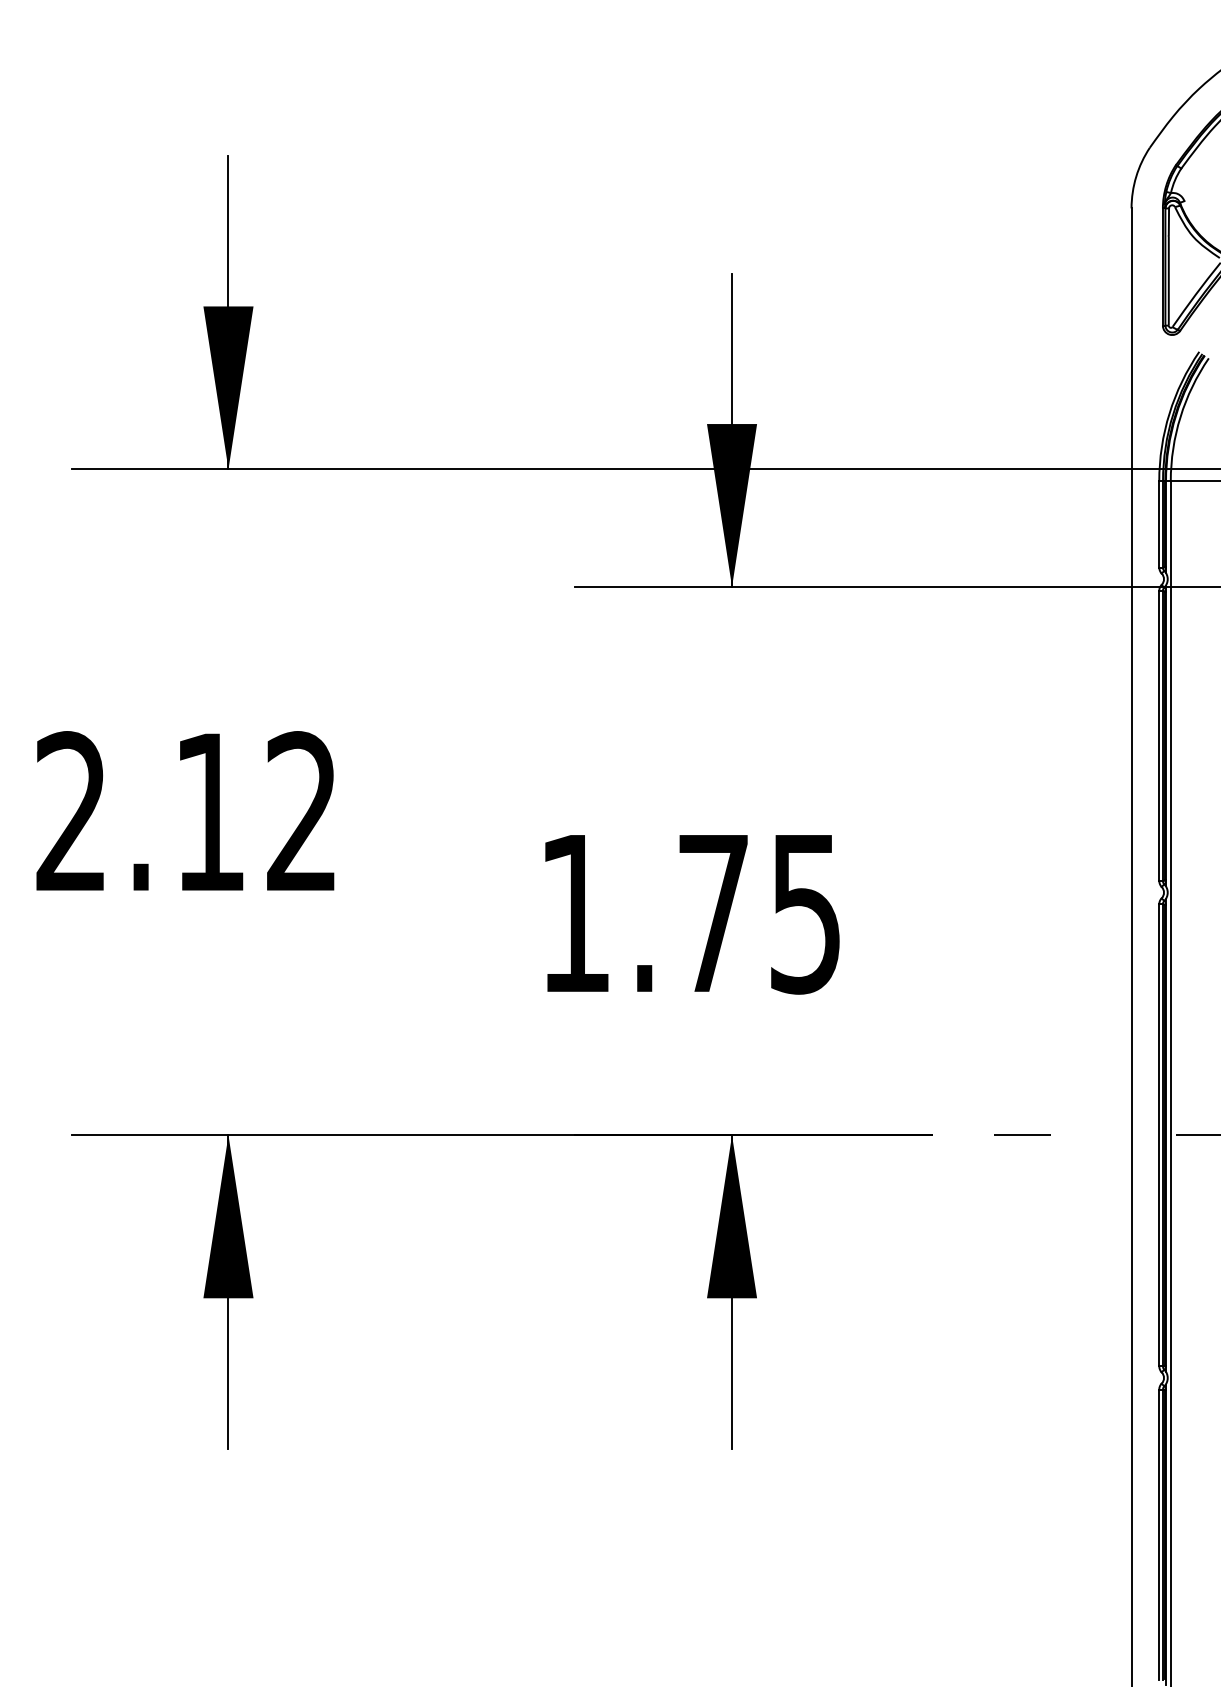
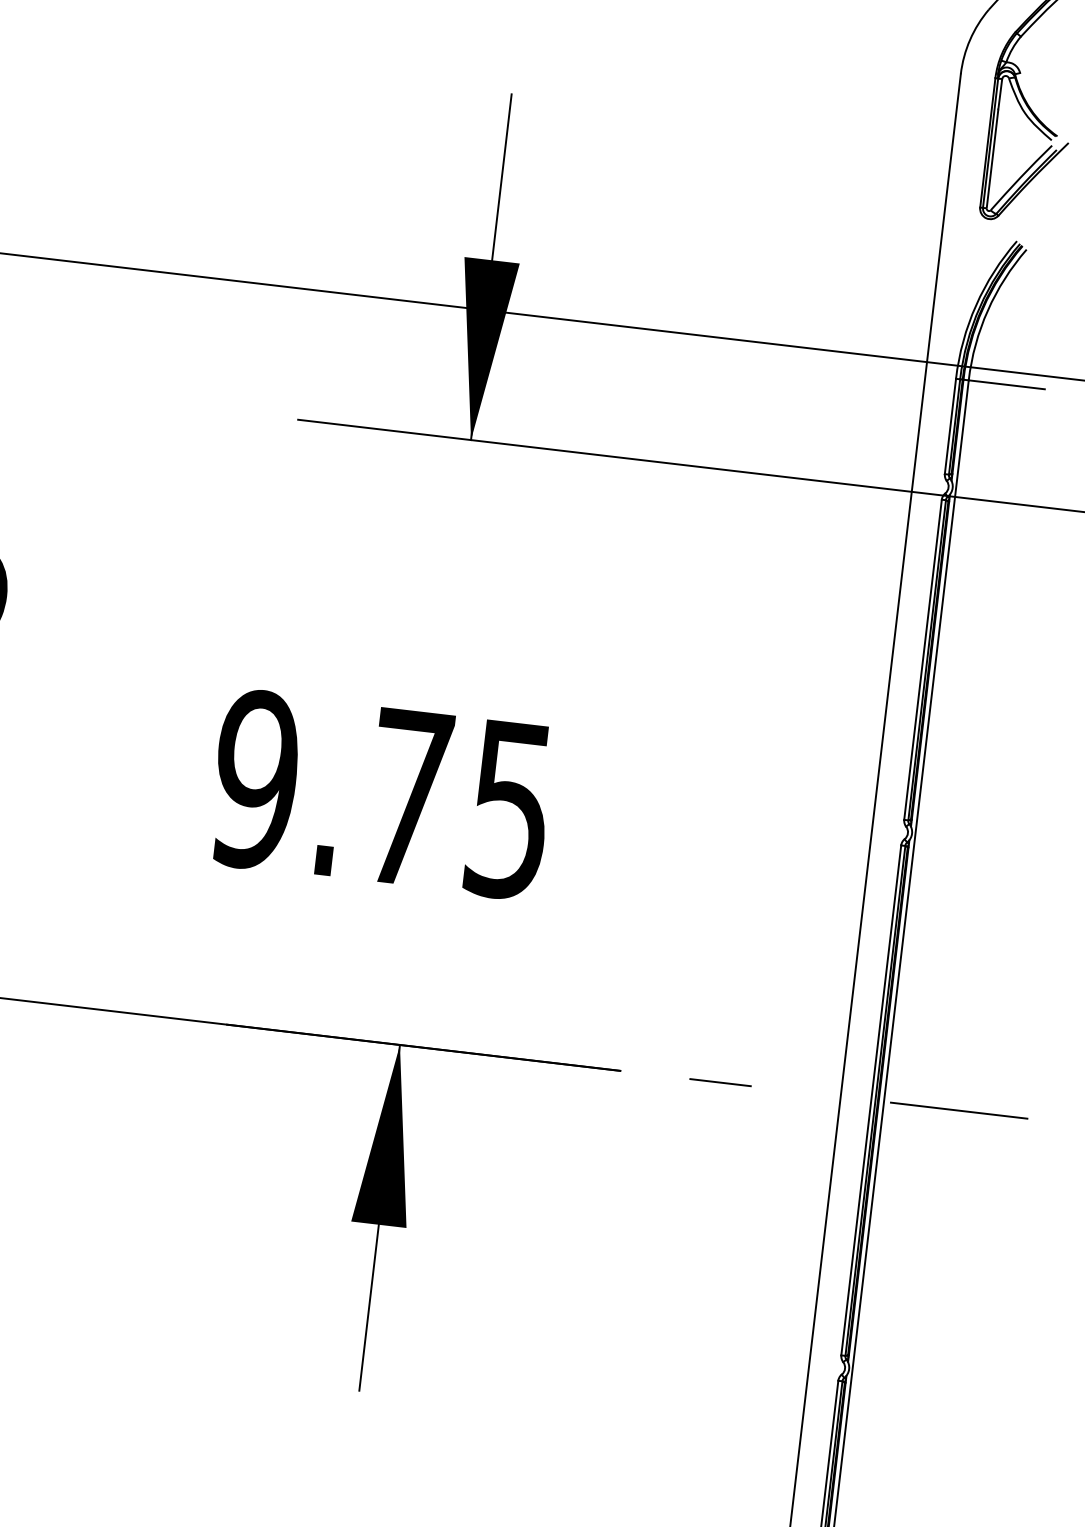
text: (574, 913) -> (254, 779), 1.75 -> 9.75

